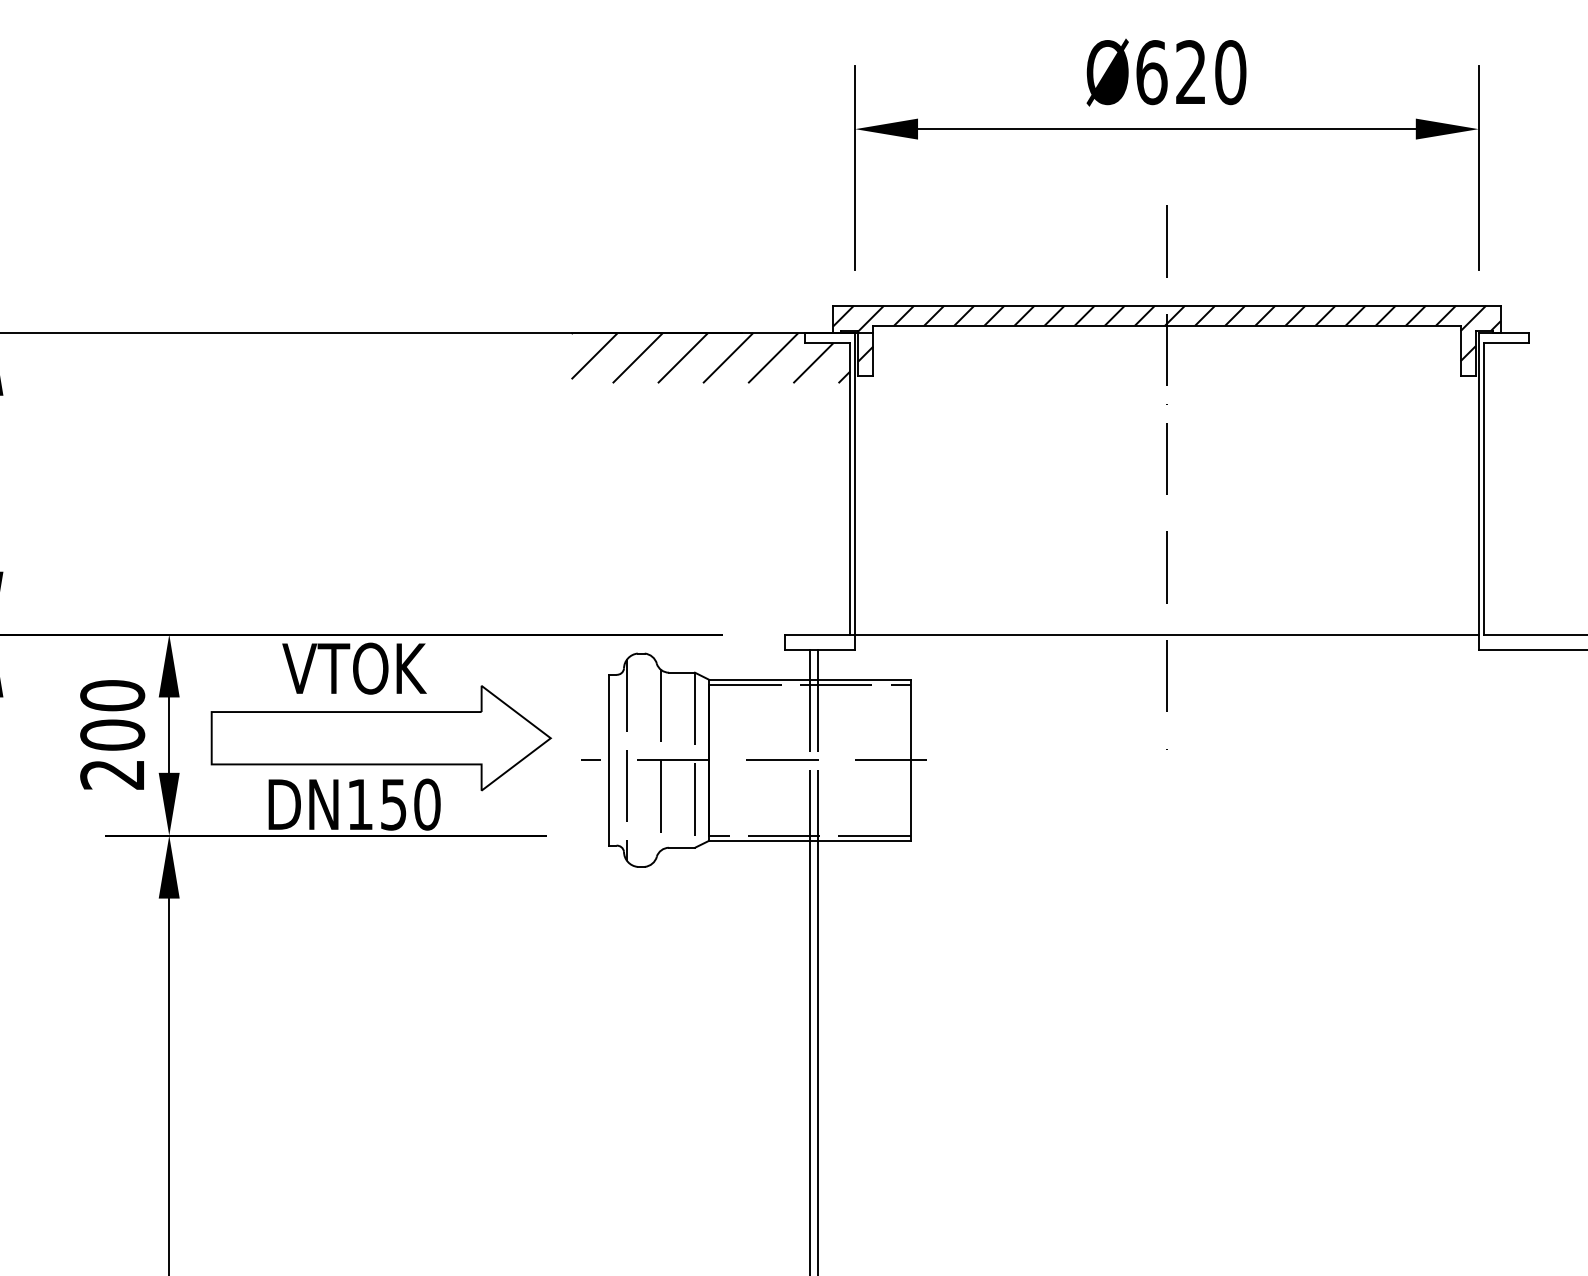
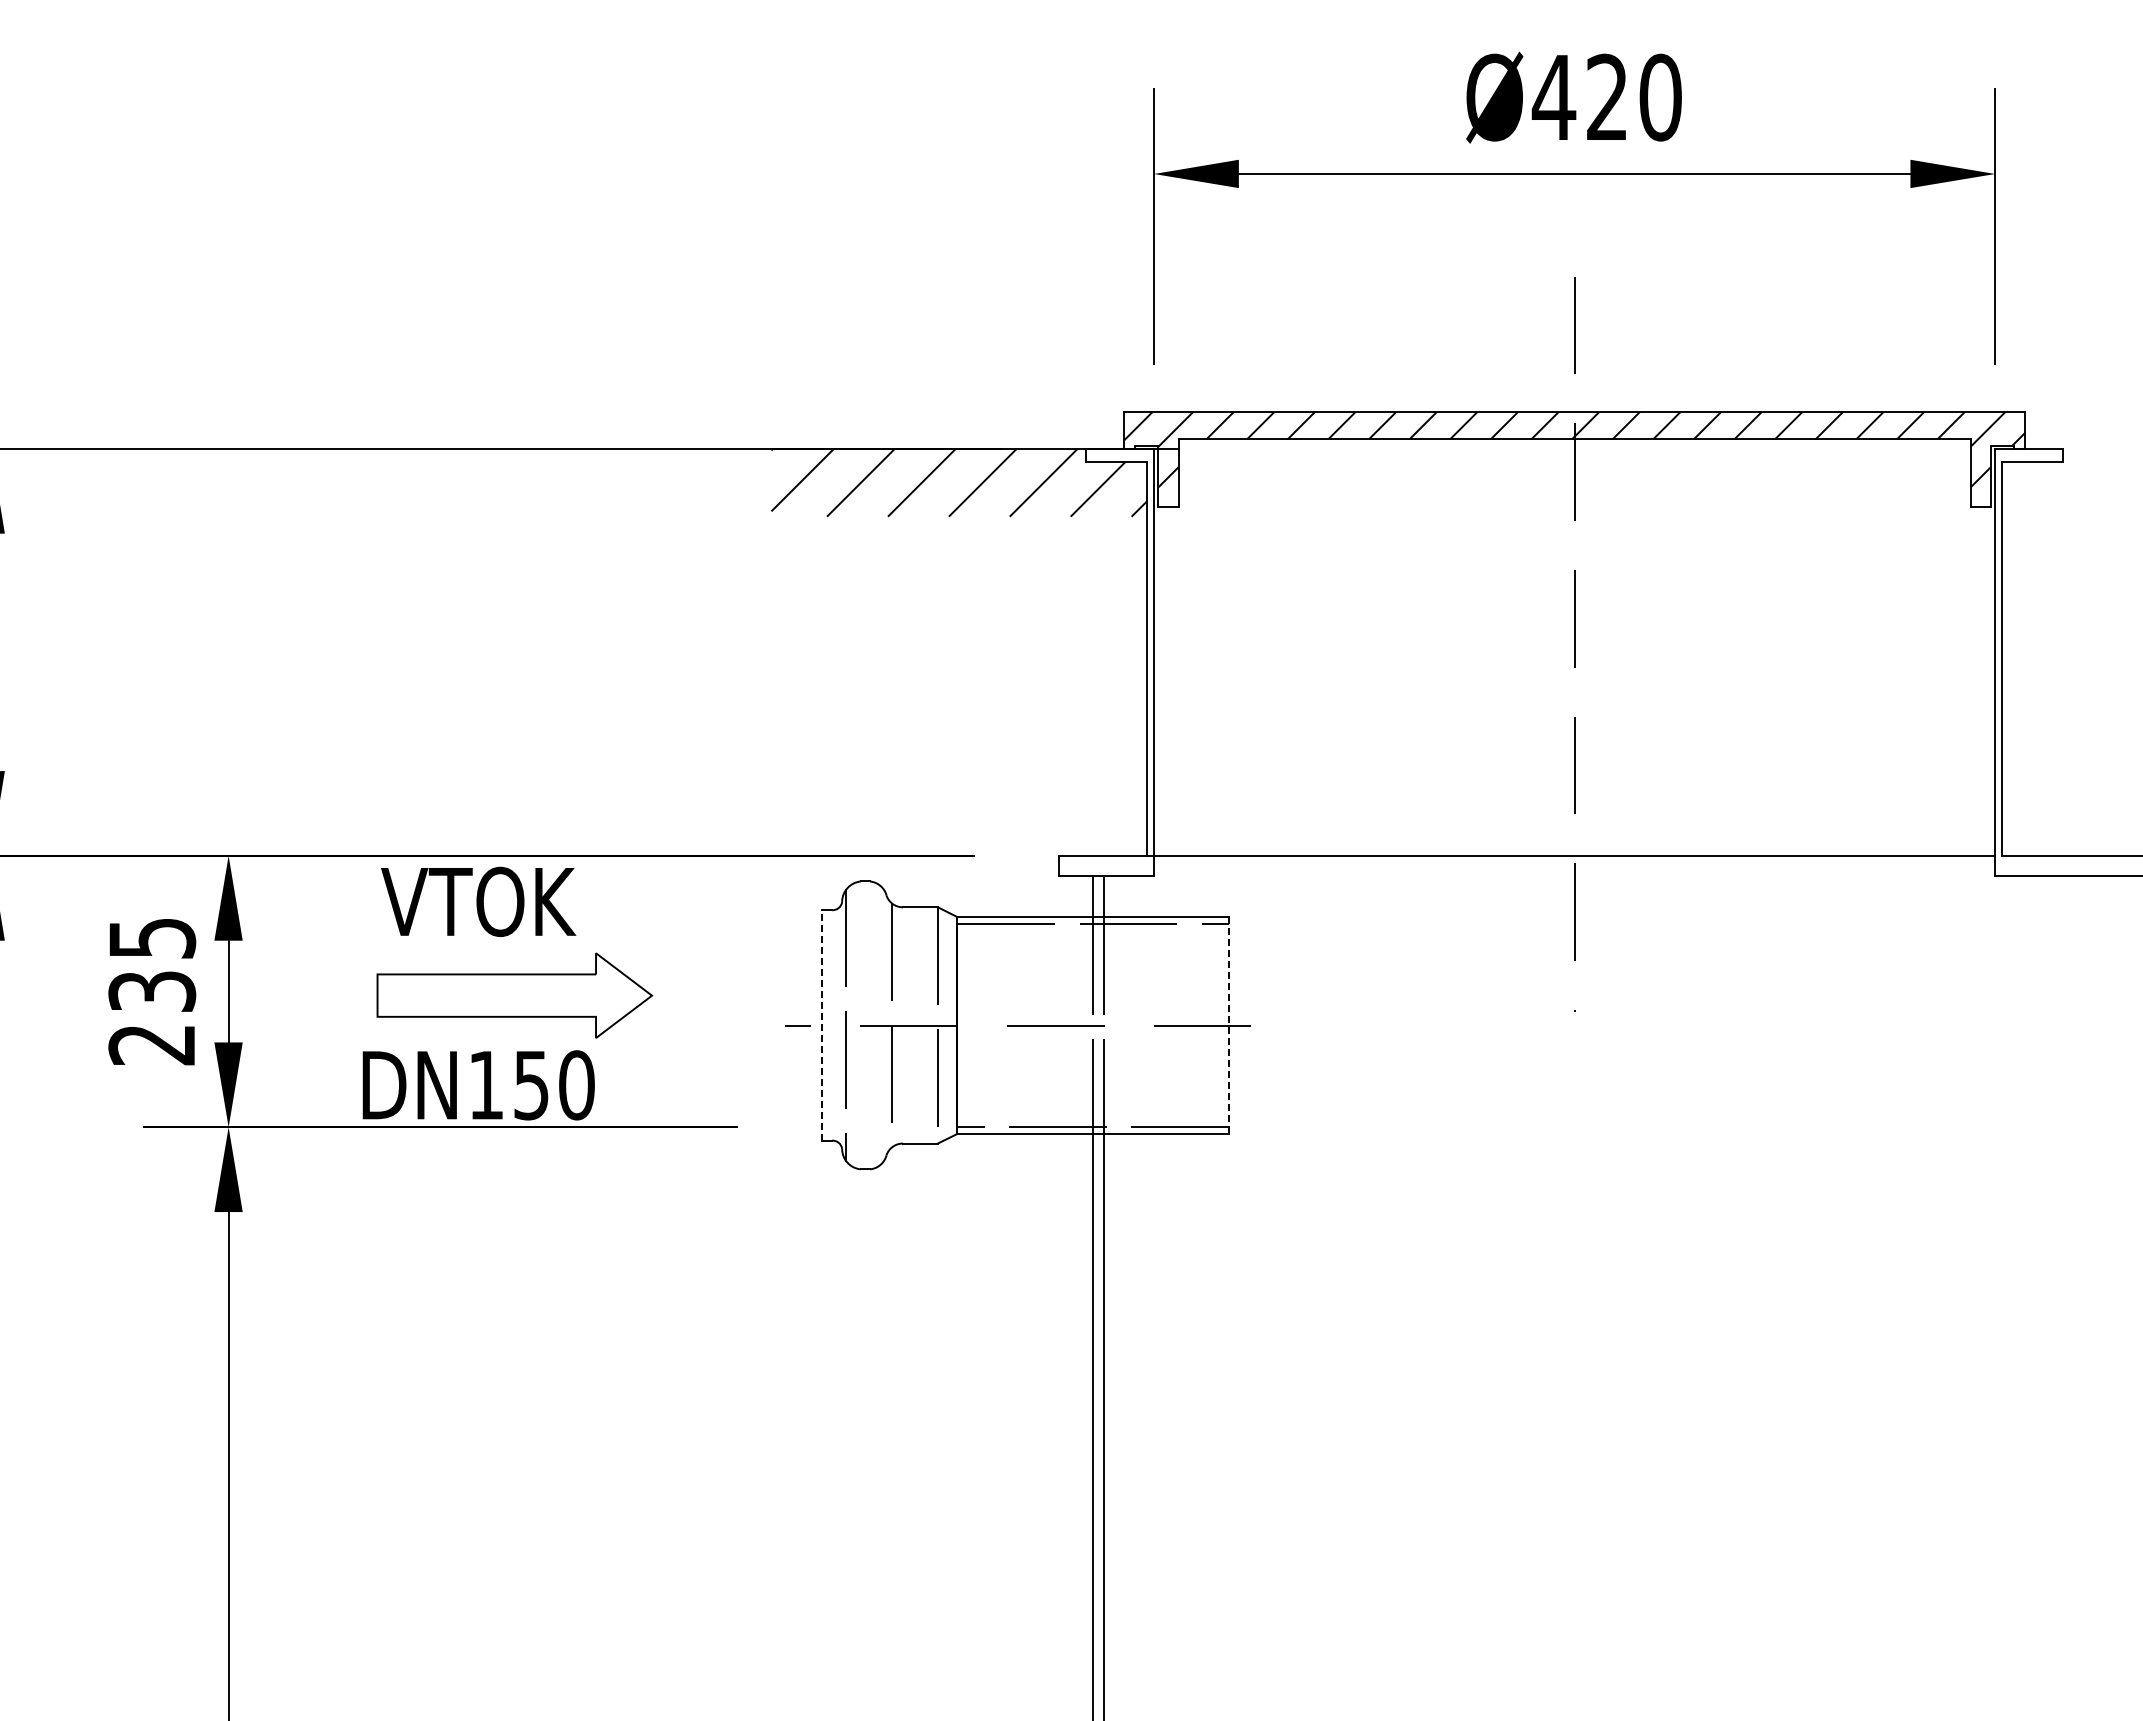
text: (1151, 72) -> (1553, 97), Ø620 -> Ø420
text: (112, 715) -> (152, 964), 200 -> 235
part: (381, 738) -> (514, 995), size x0.6
line: (608, 760) -> (821, 1025), solid -> dashed
line: (910, 760) -> (1228, 1025), solid -> dashed

